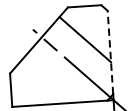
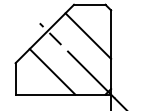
line: (110, 52) -> (111, 49), dashed -> solid
line: (49, 79) -> (52, 71), added

